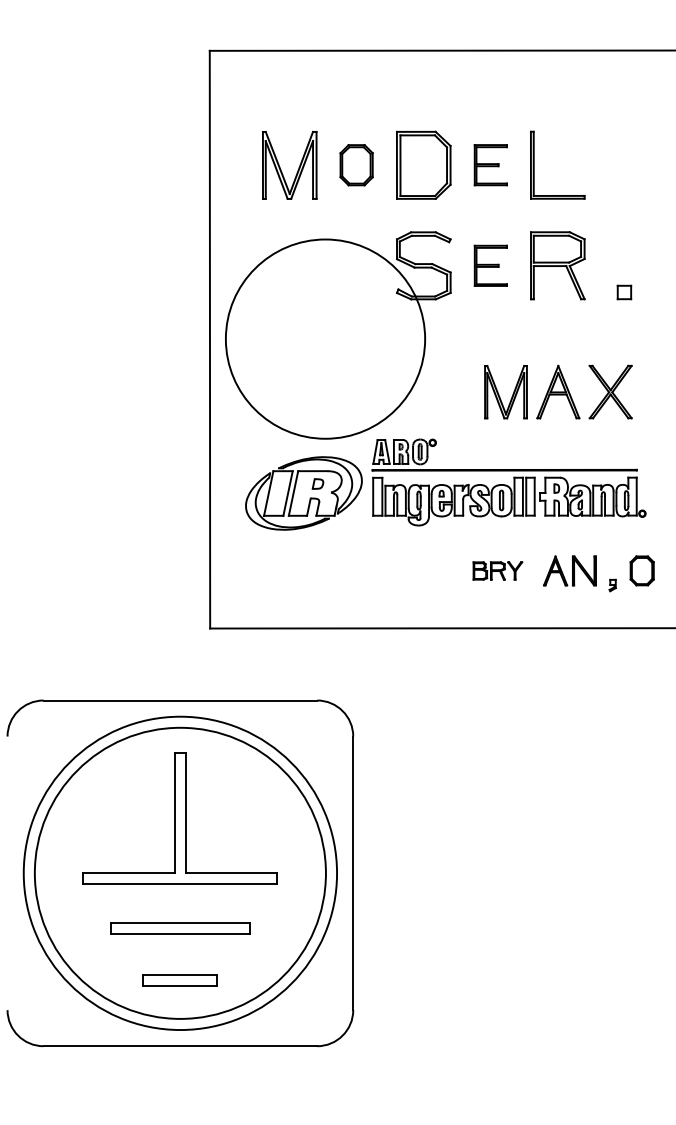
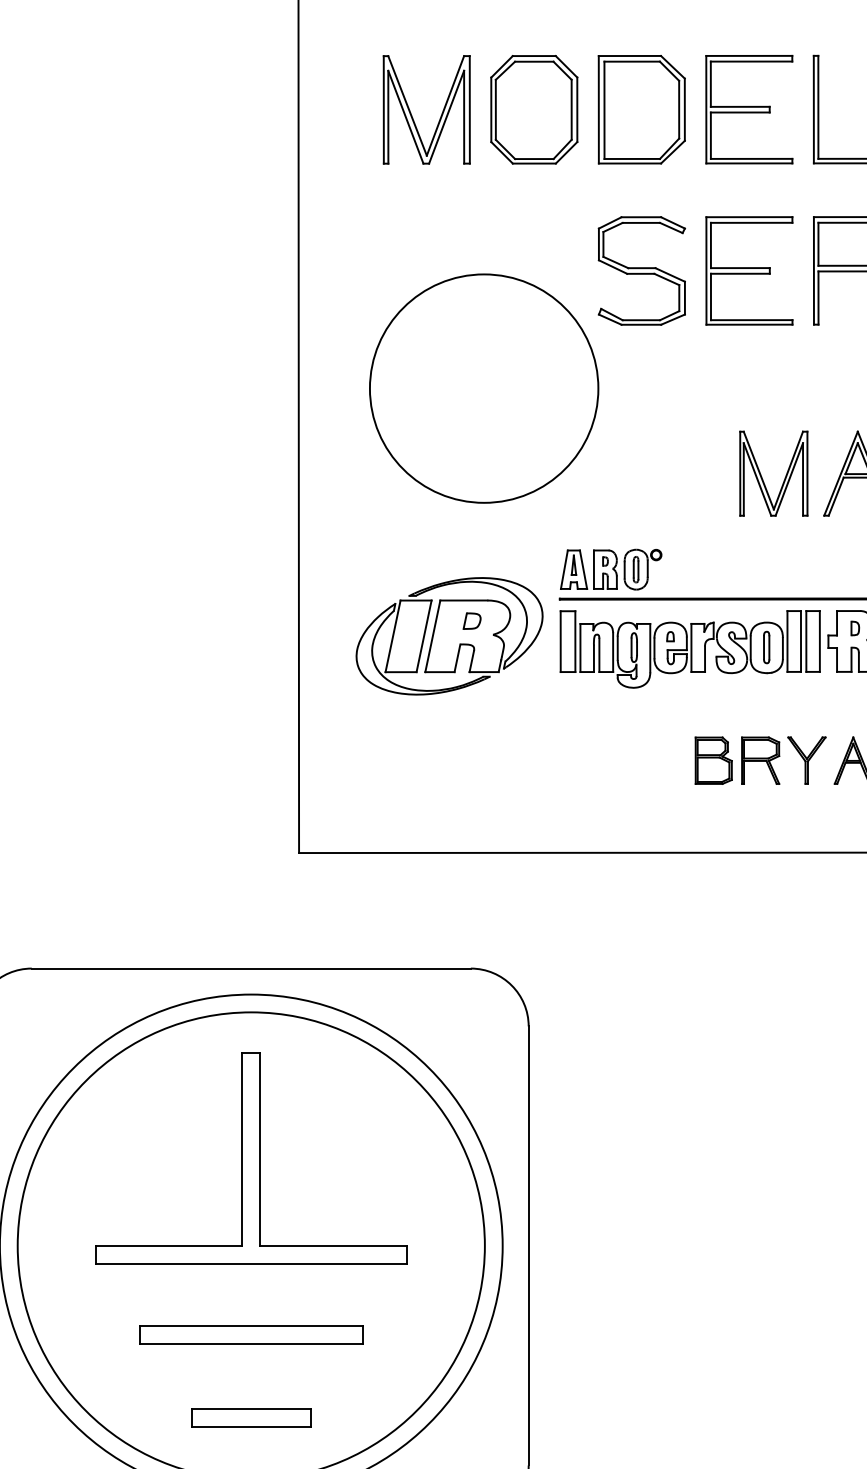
part: (356, 164) -> (533, 108), size x1.67
part: (490, 164) -> (748, 108), size x1.67
part: (490, 265) -> (748, 270), size x1.67
circle: (325, 338) -> (484, 387), size x0.71
part: (497, 570) -> (760, 759), size x1.67

